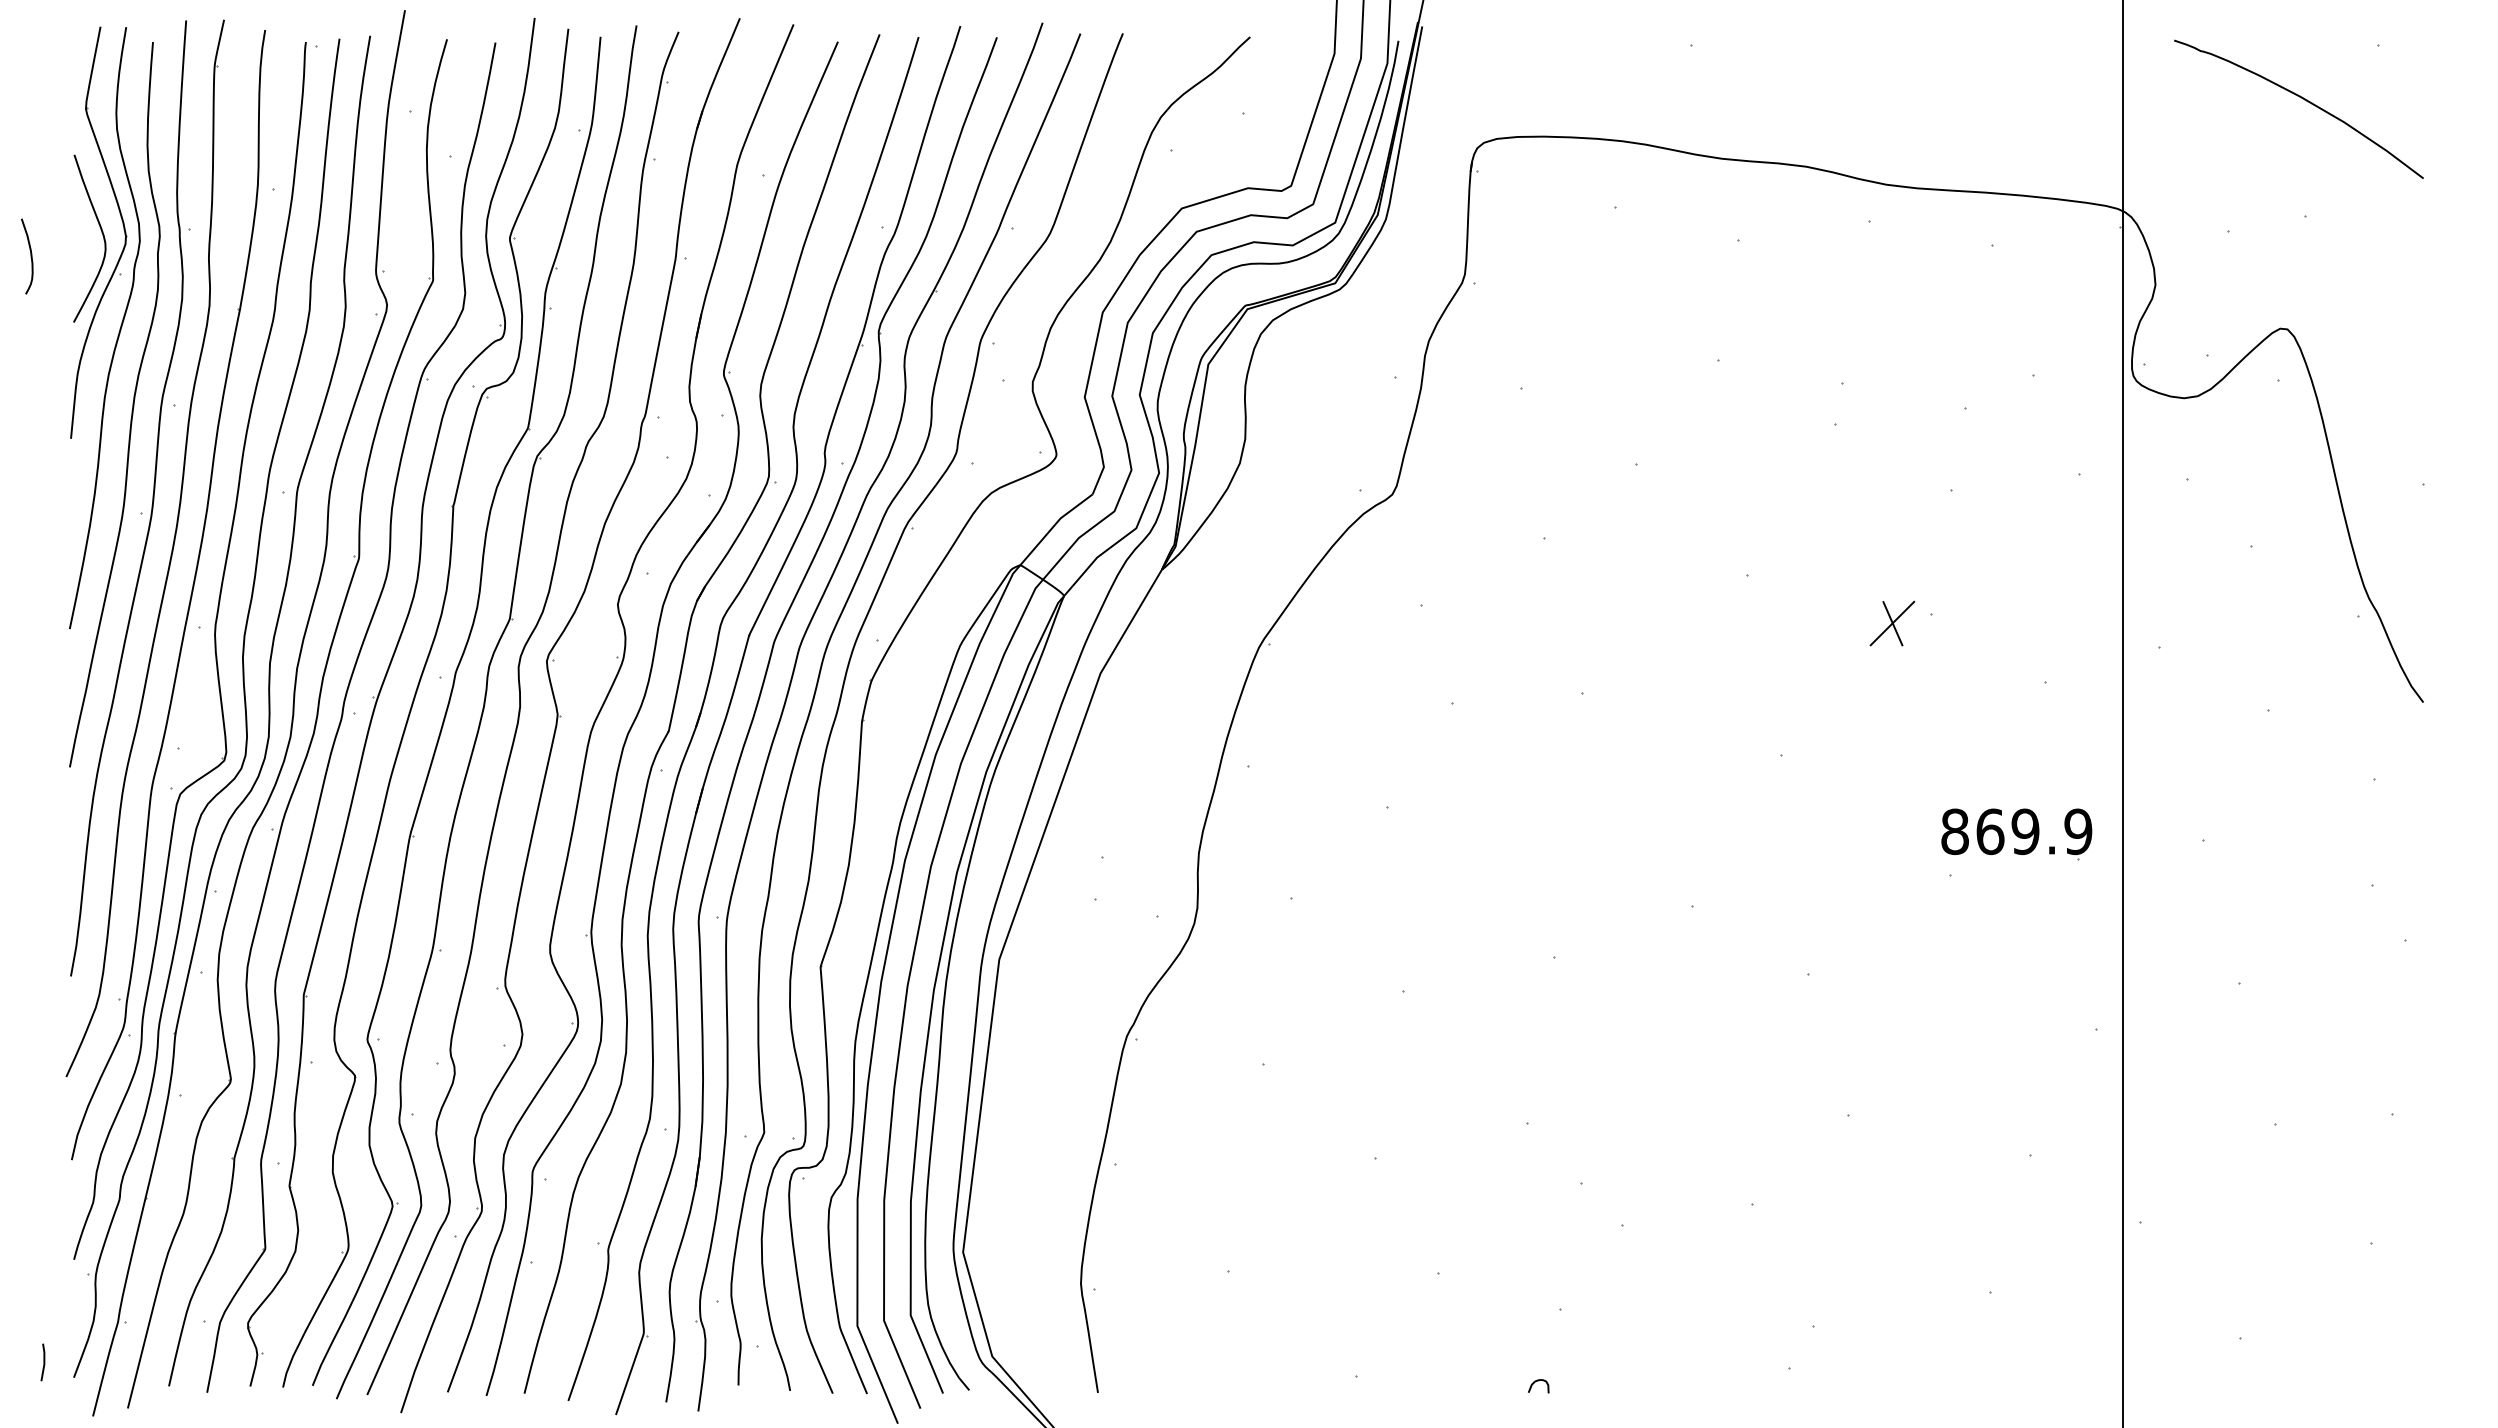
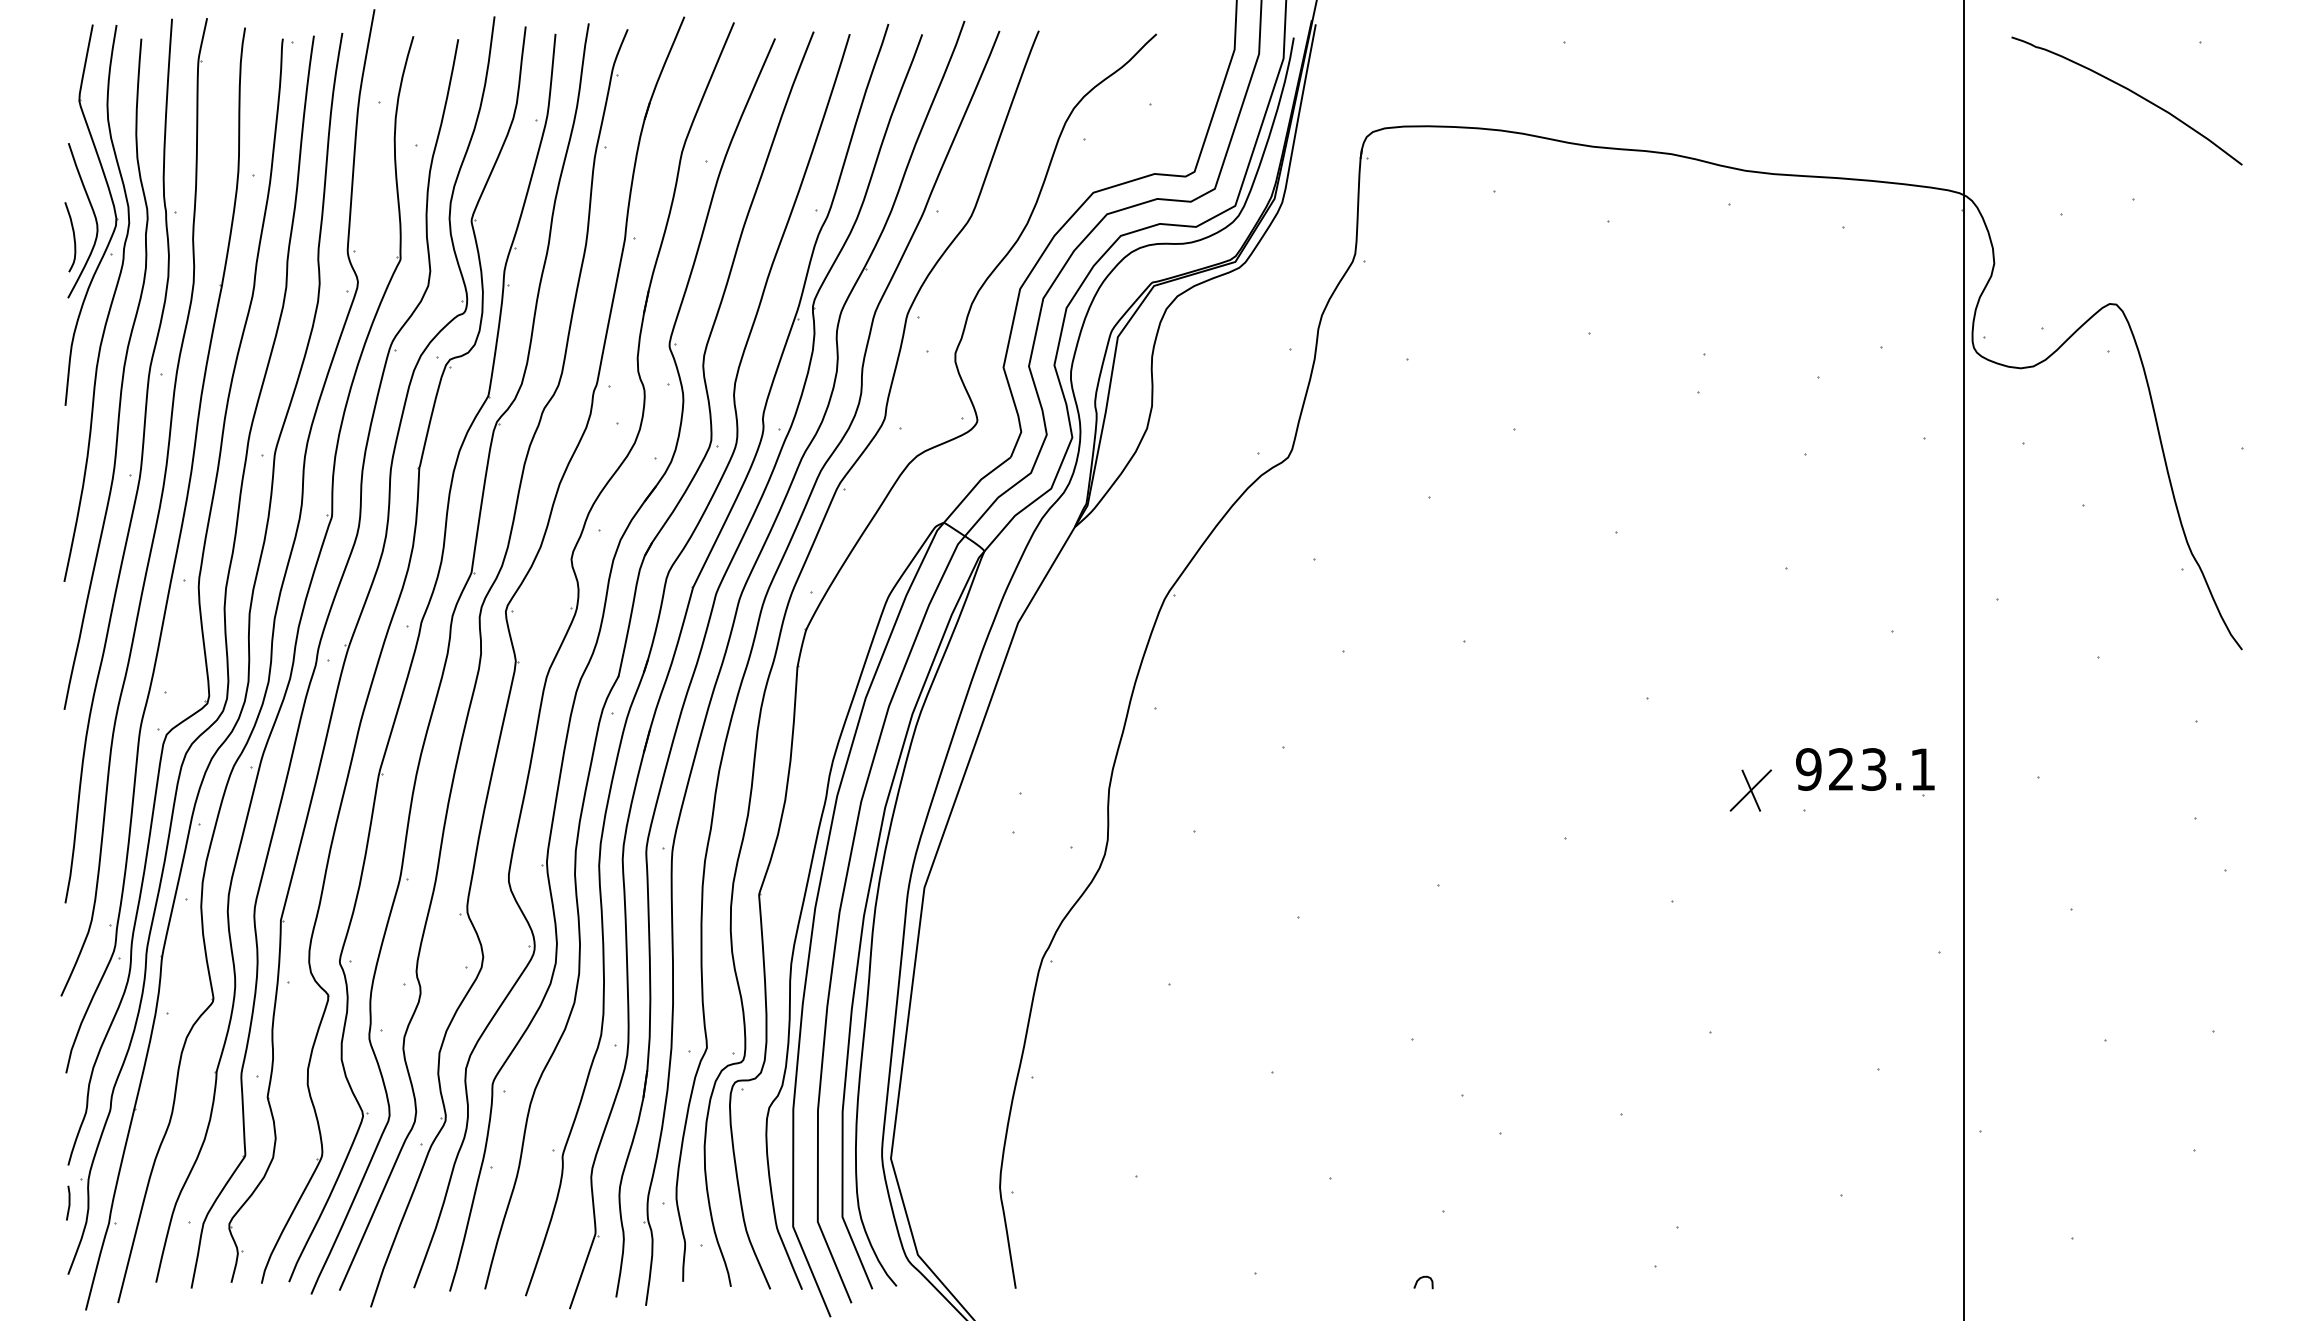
curve: (30, 256) -> (73, 237), moved
part: (1892, 623) -> (1750, 790), moved
text: (2016, 831) -> (1865, 769), 869.9 -> 923.1
line: (43, 1362) -> (68, 1203), moved

